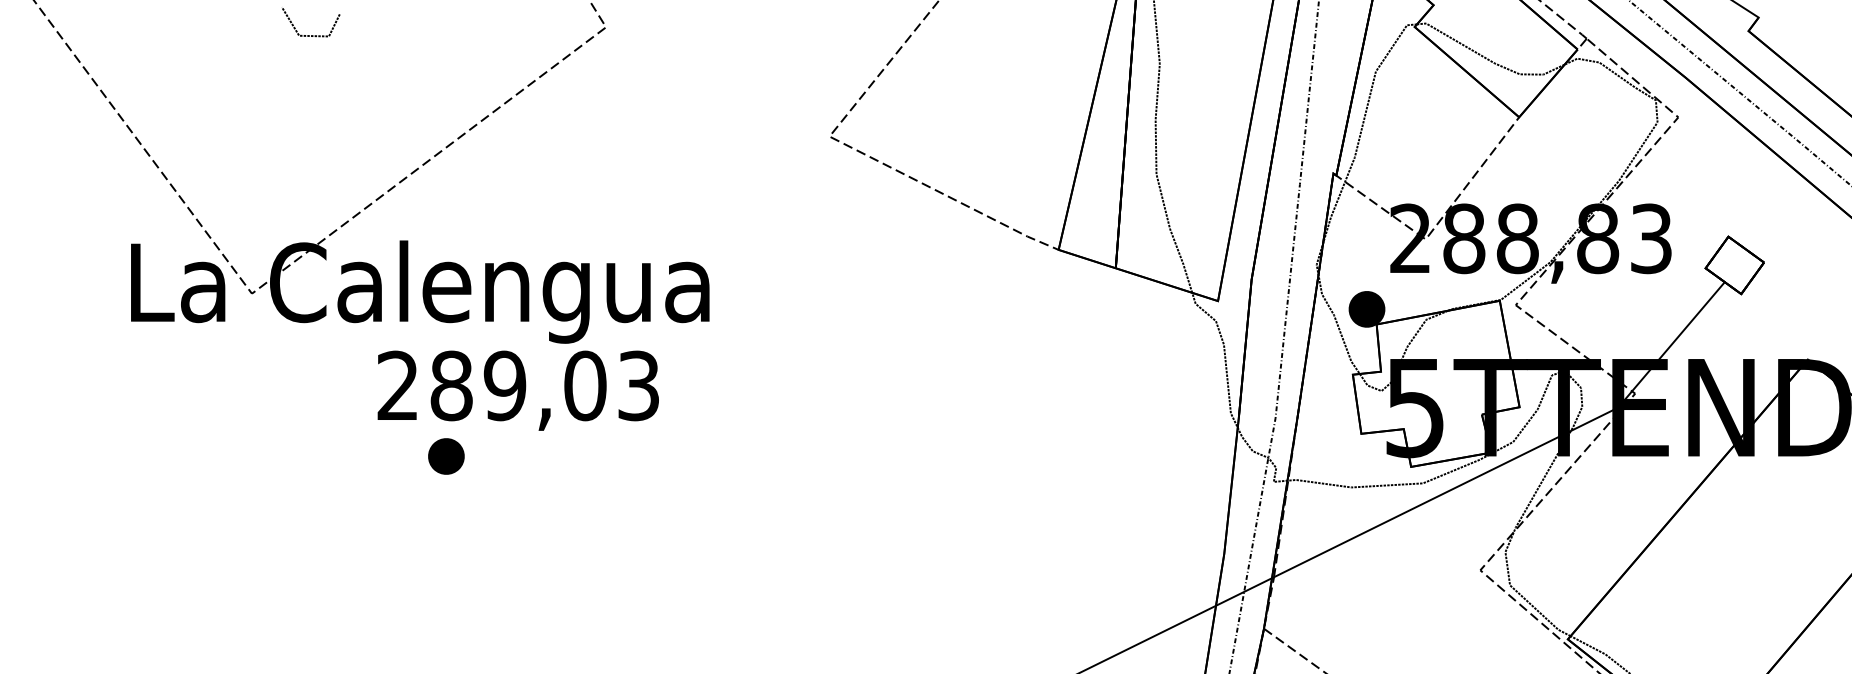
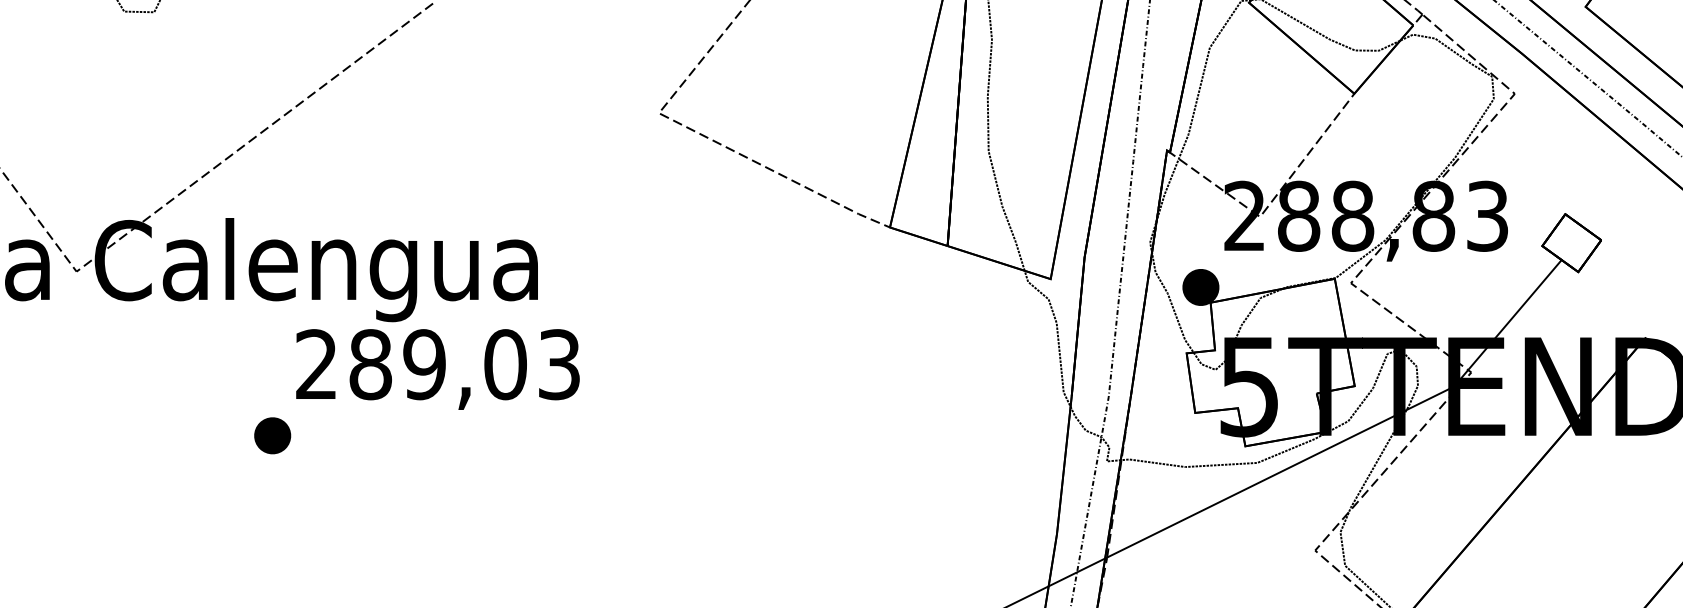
text: (517, 390) -> (437, 369), moved

